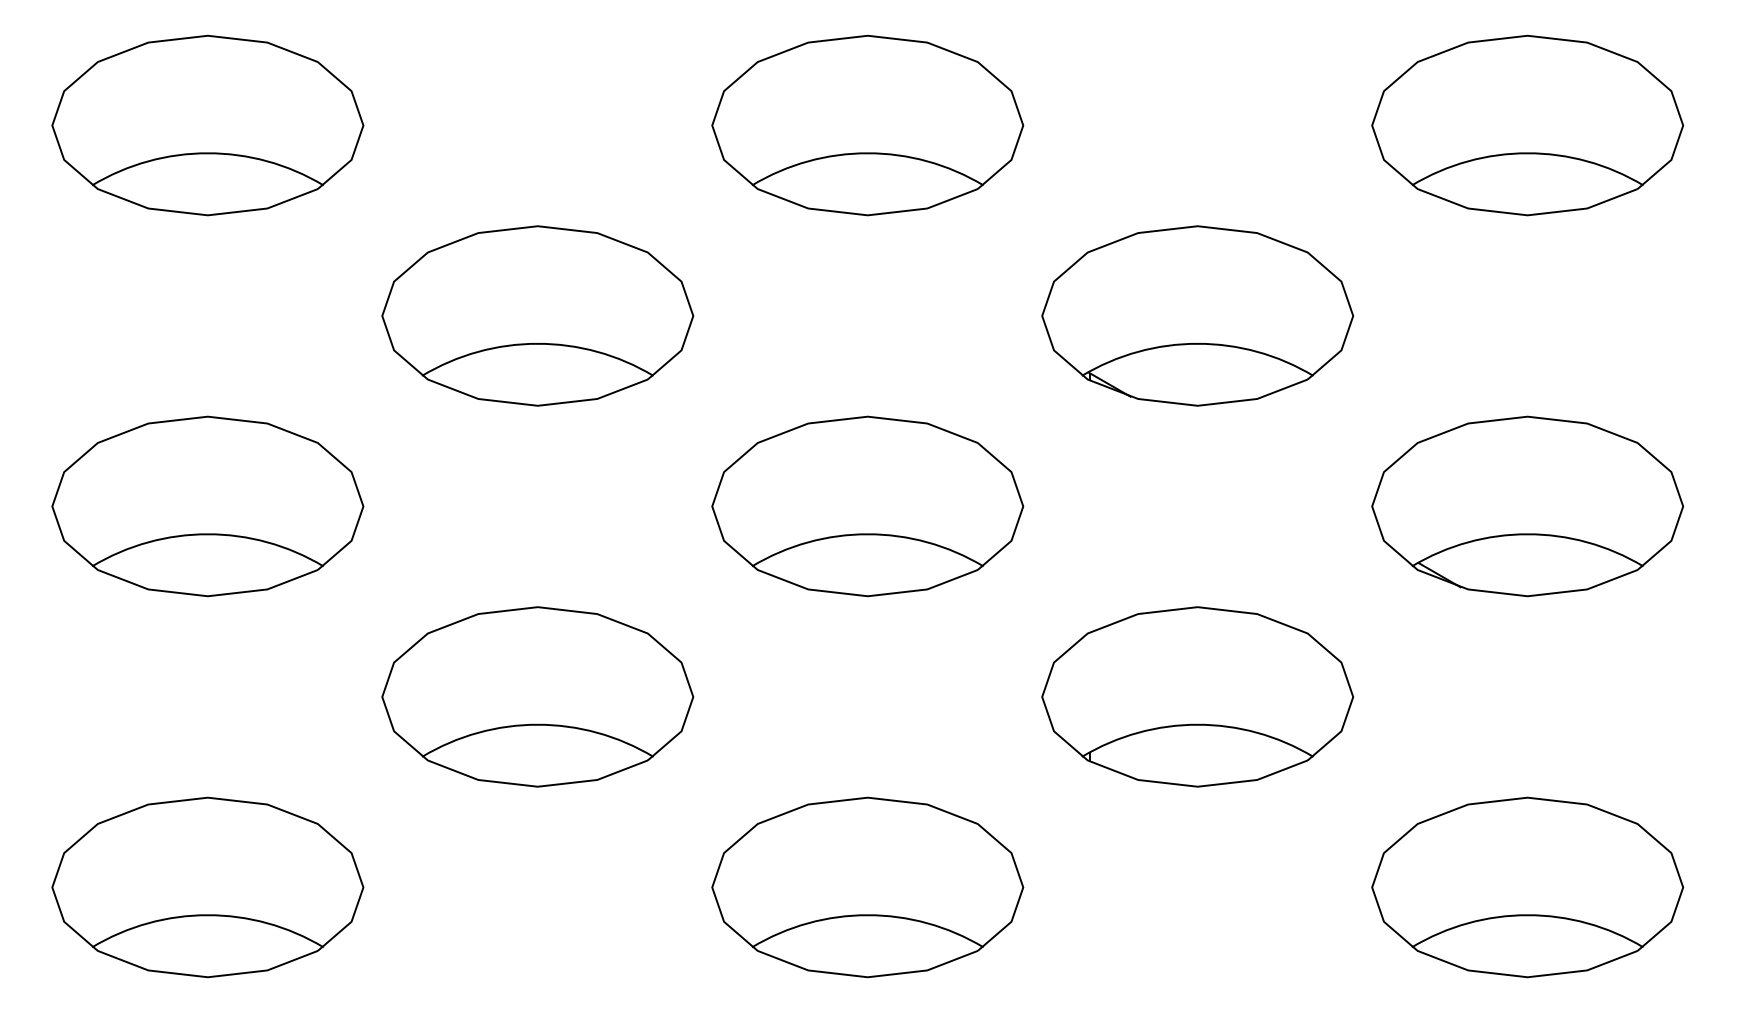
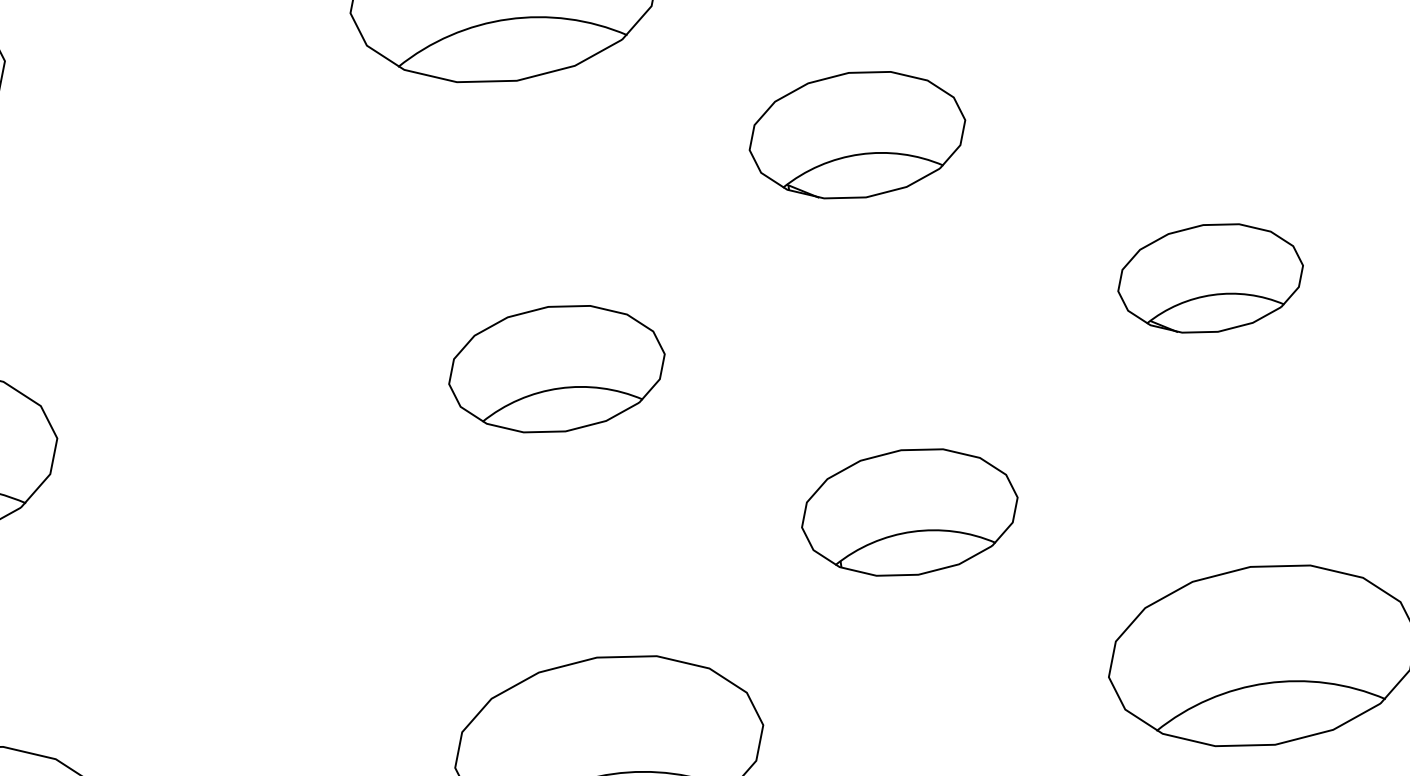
part: (537, 315) -> (203, 225), removed
part: (1197, 315) -> (857, 134), size x0.7
part: (867, 506) -> (556, 369), size x0.7
part: (1527, 506) -> (1210, 278), size x0.6
part: (537, 696) -> (255, 602), removed
part: (1197, 696) -> (909, 512), size x0.7

